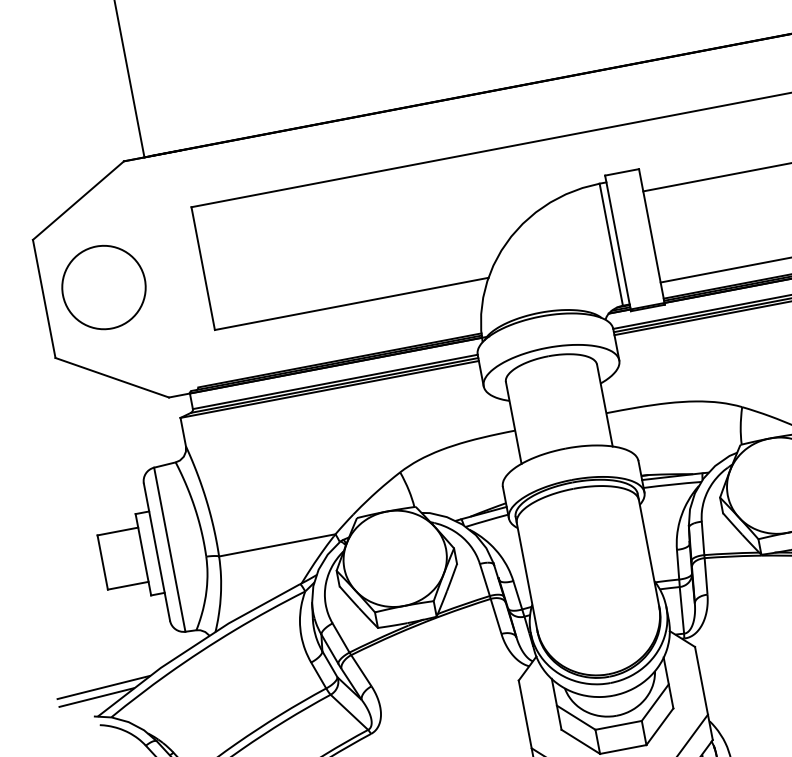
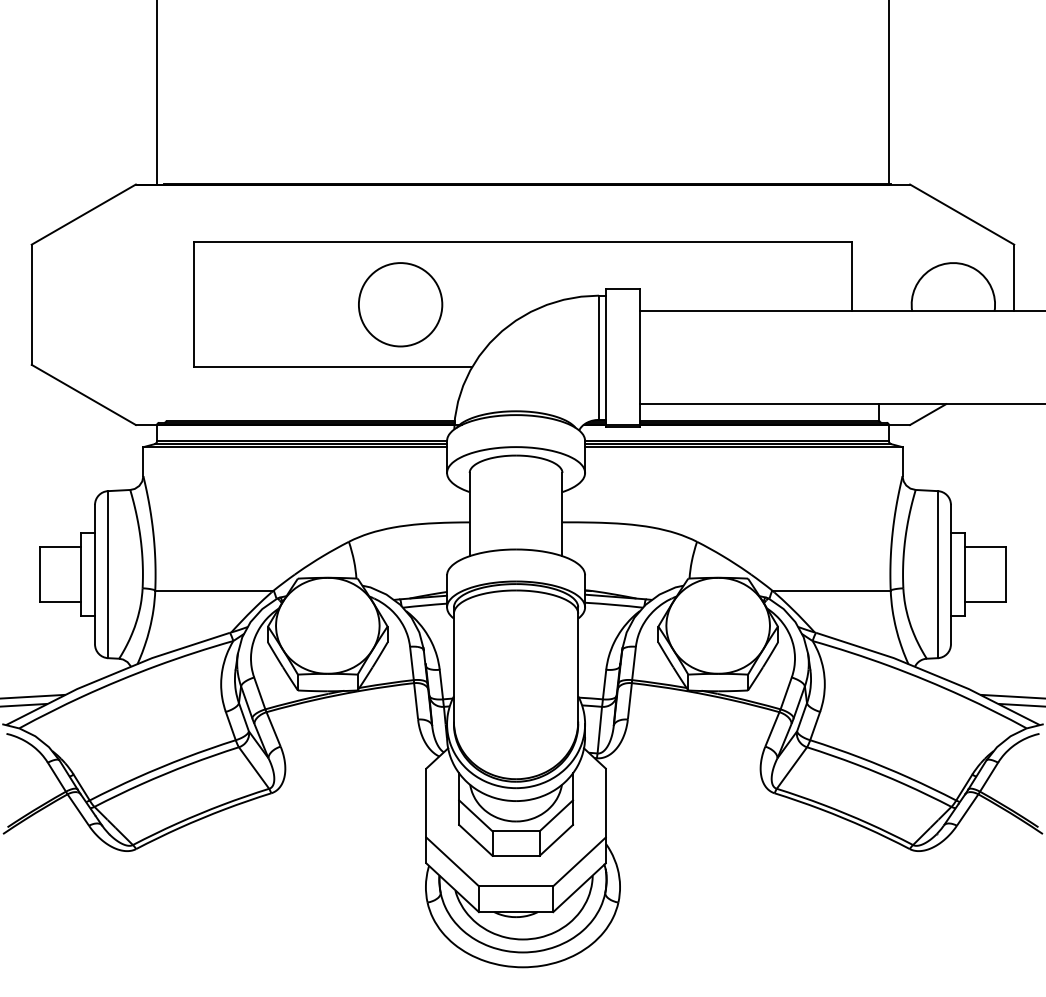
circle: (103, 287) -> (400, 304), moved

